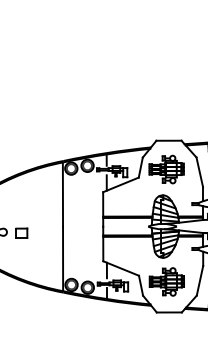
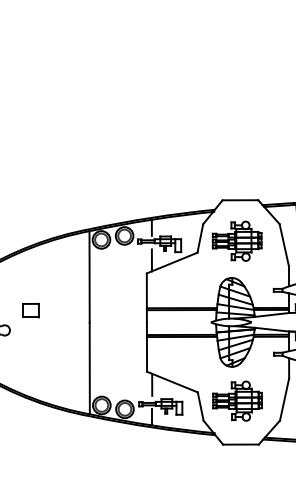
part: (21, 232) -> (30, 309), moved

